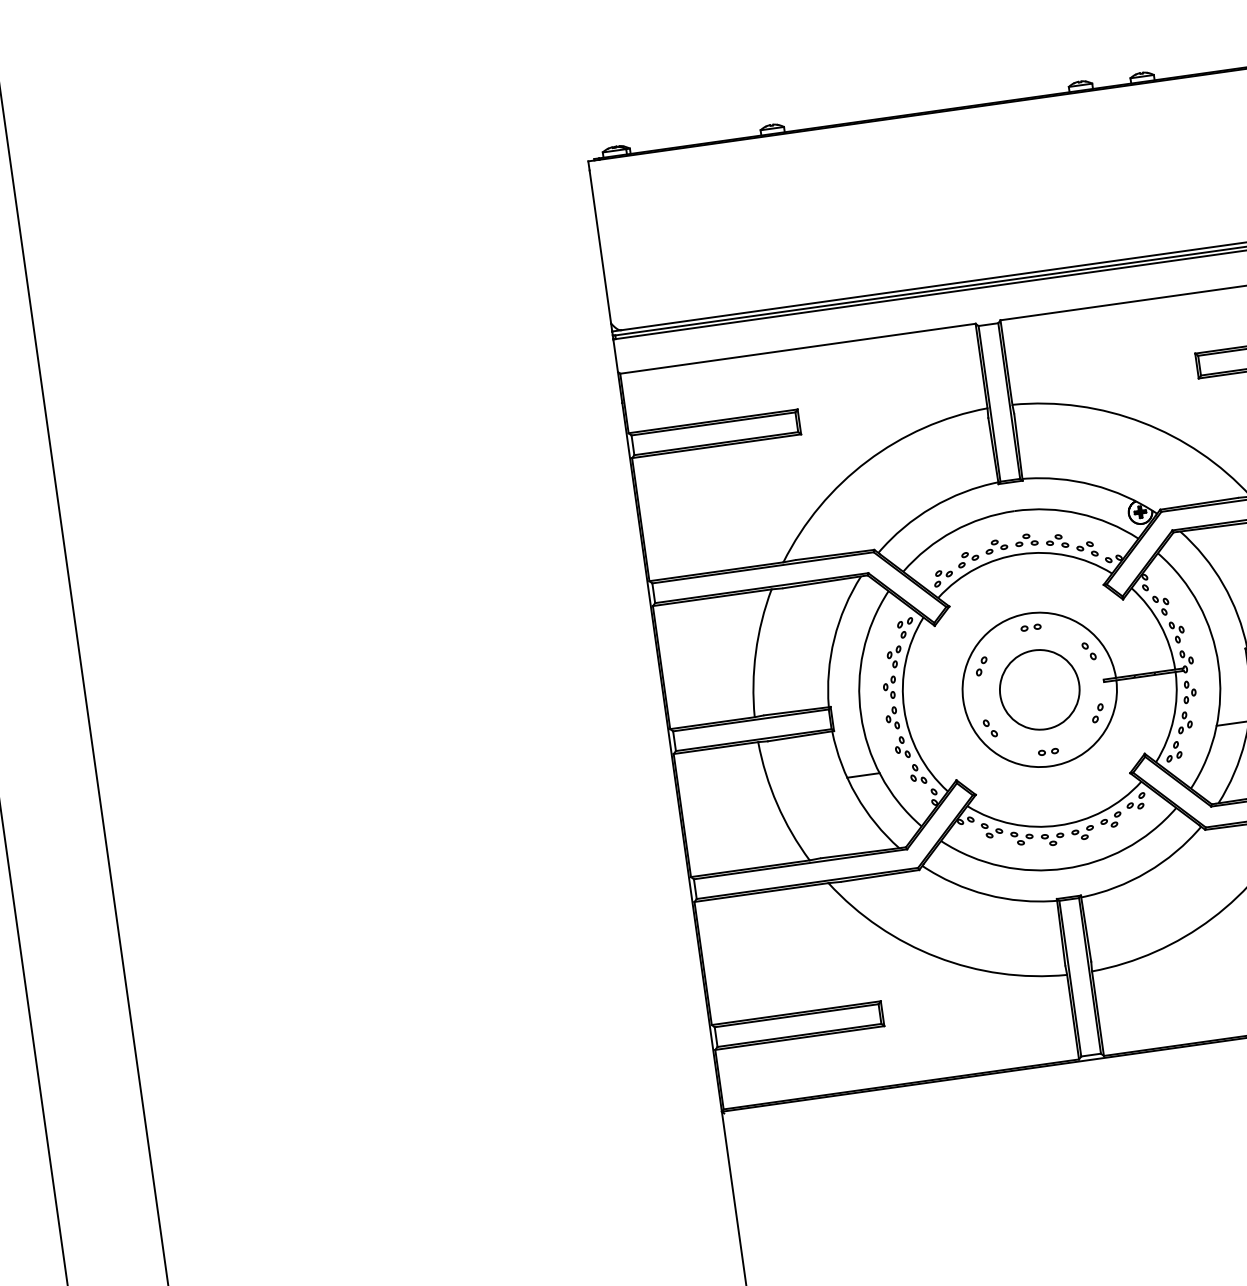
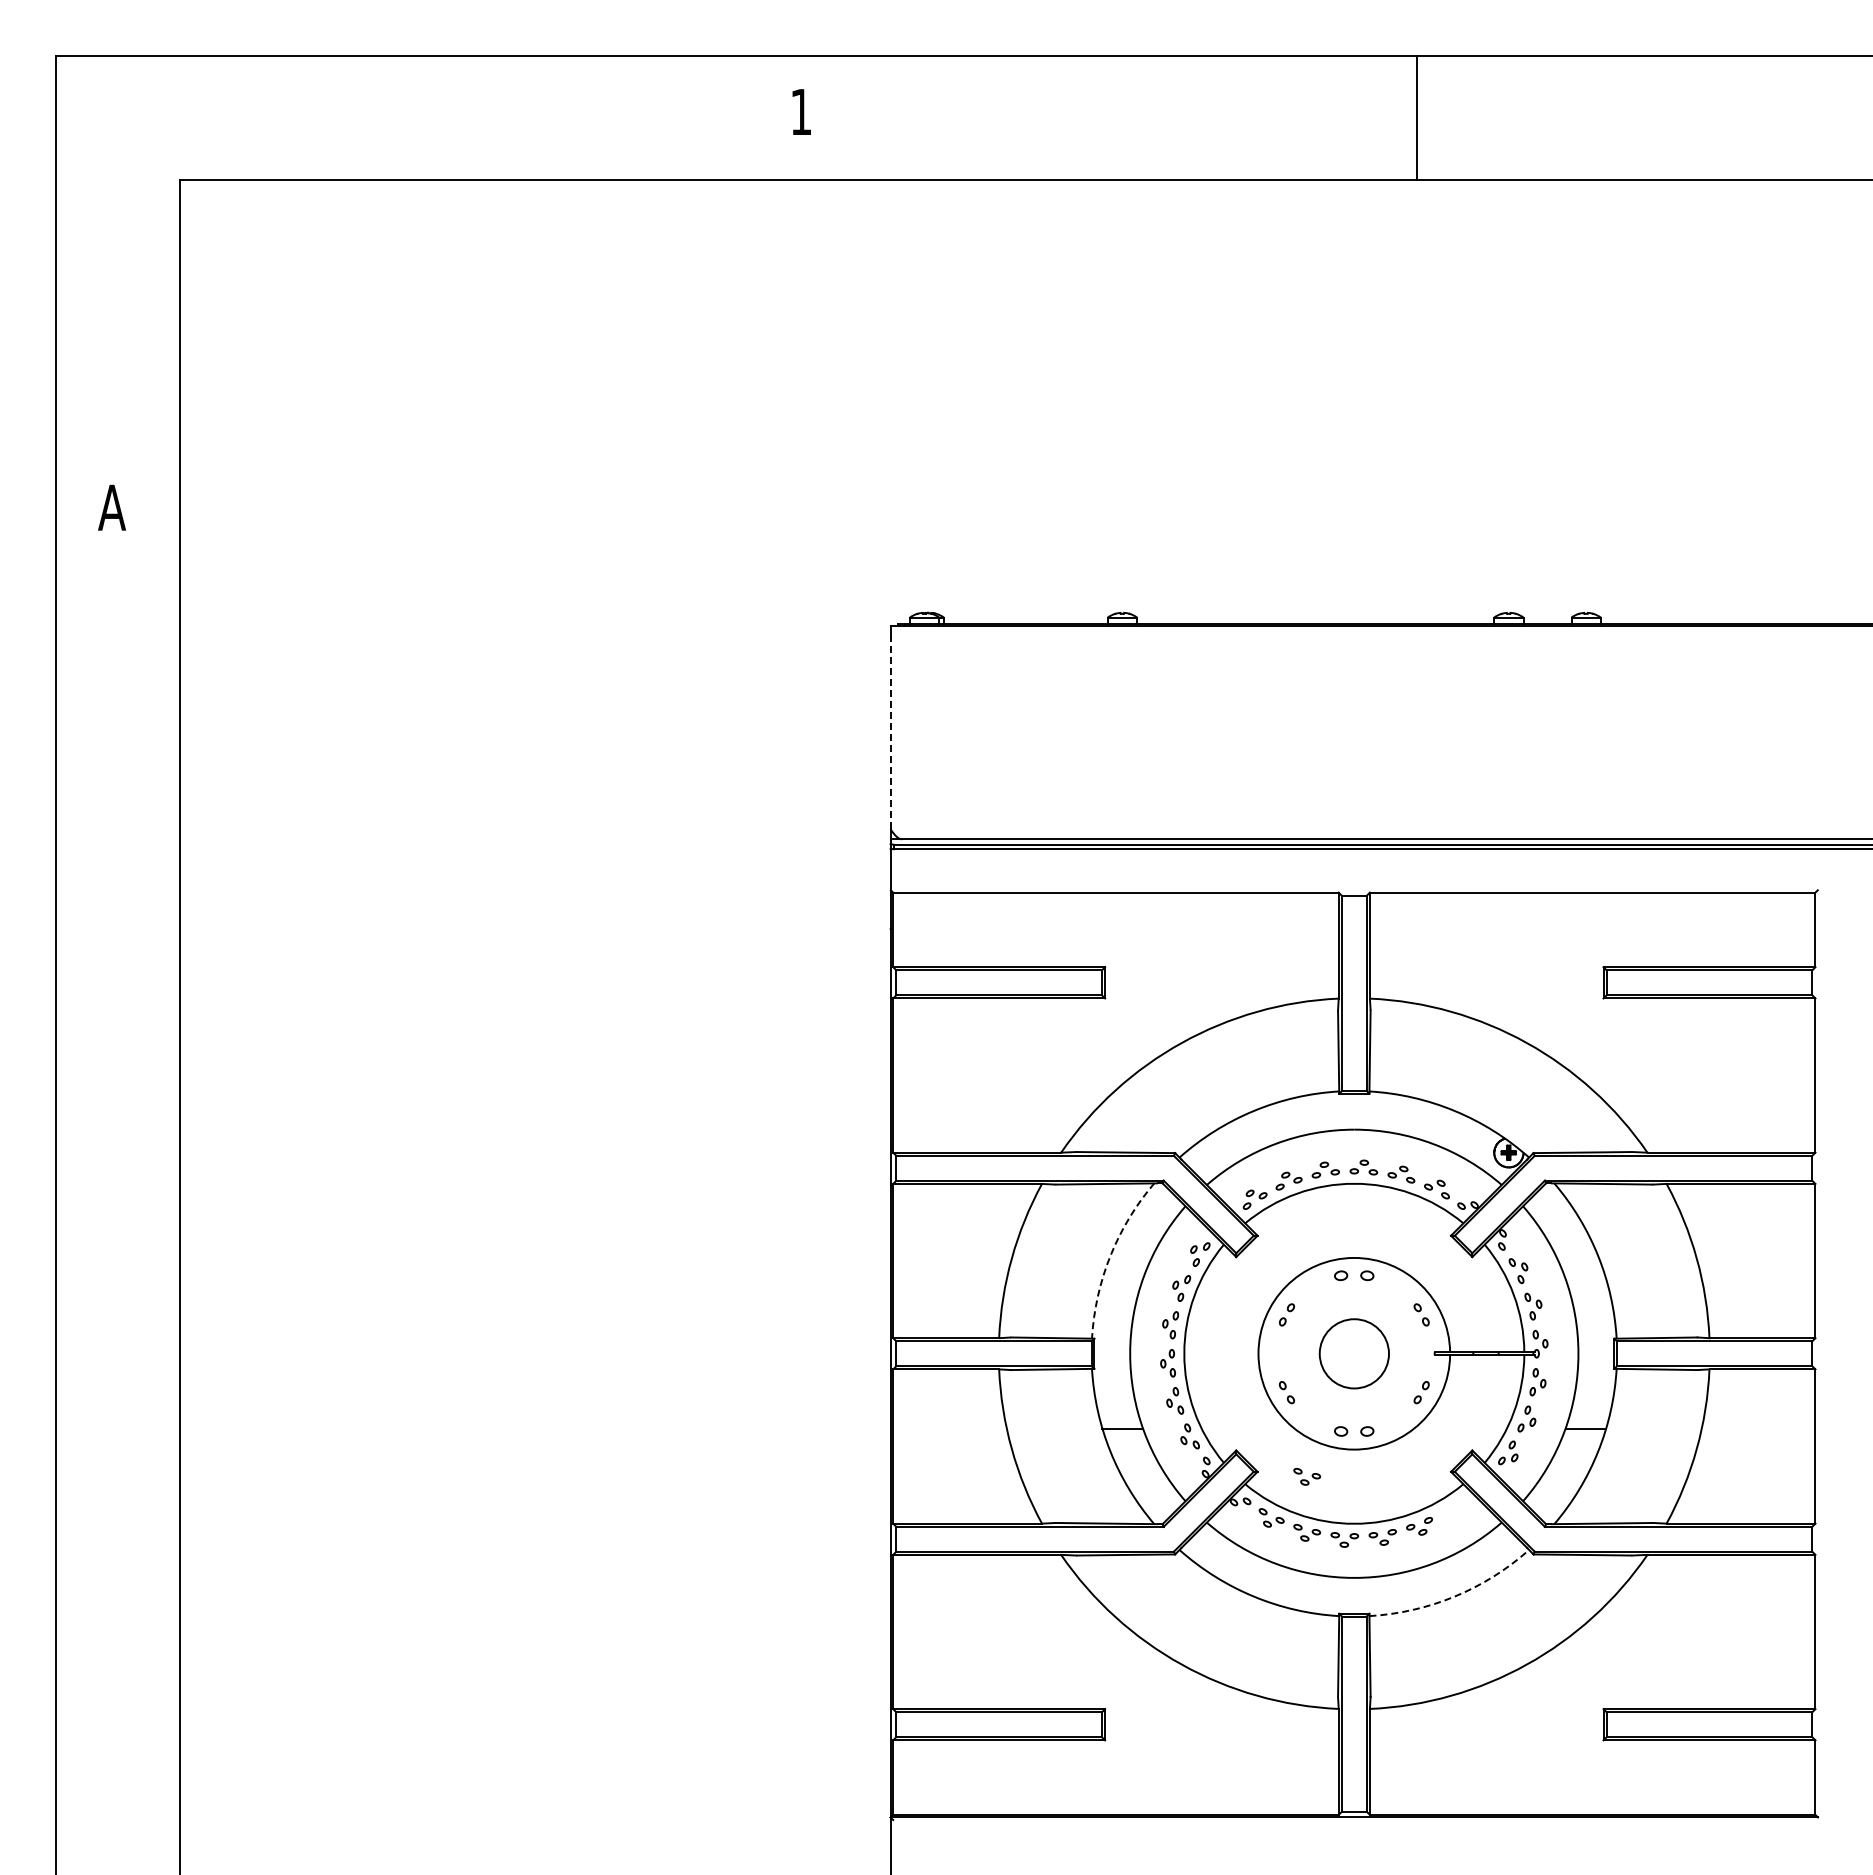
line: (600, 247) -> (890, 733), solid -> dashed
part: (1031, 627) -> (1354, 1275), size x1.6
arc: (834, 638) -> (1110, 1255), solid -> dashed
circle: (1039, 689) -> (1354, 1353), size x0.7
part: (1048, 751) -> (1354, 1431), size x1.6
part: (1016, 793) -> (1307, 1476), added
part: (1136, 801) -> (1453, 1507), removed
arc: (1146, 872) -> (1454, 1596), solid -> dashed

